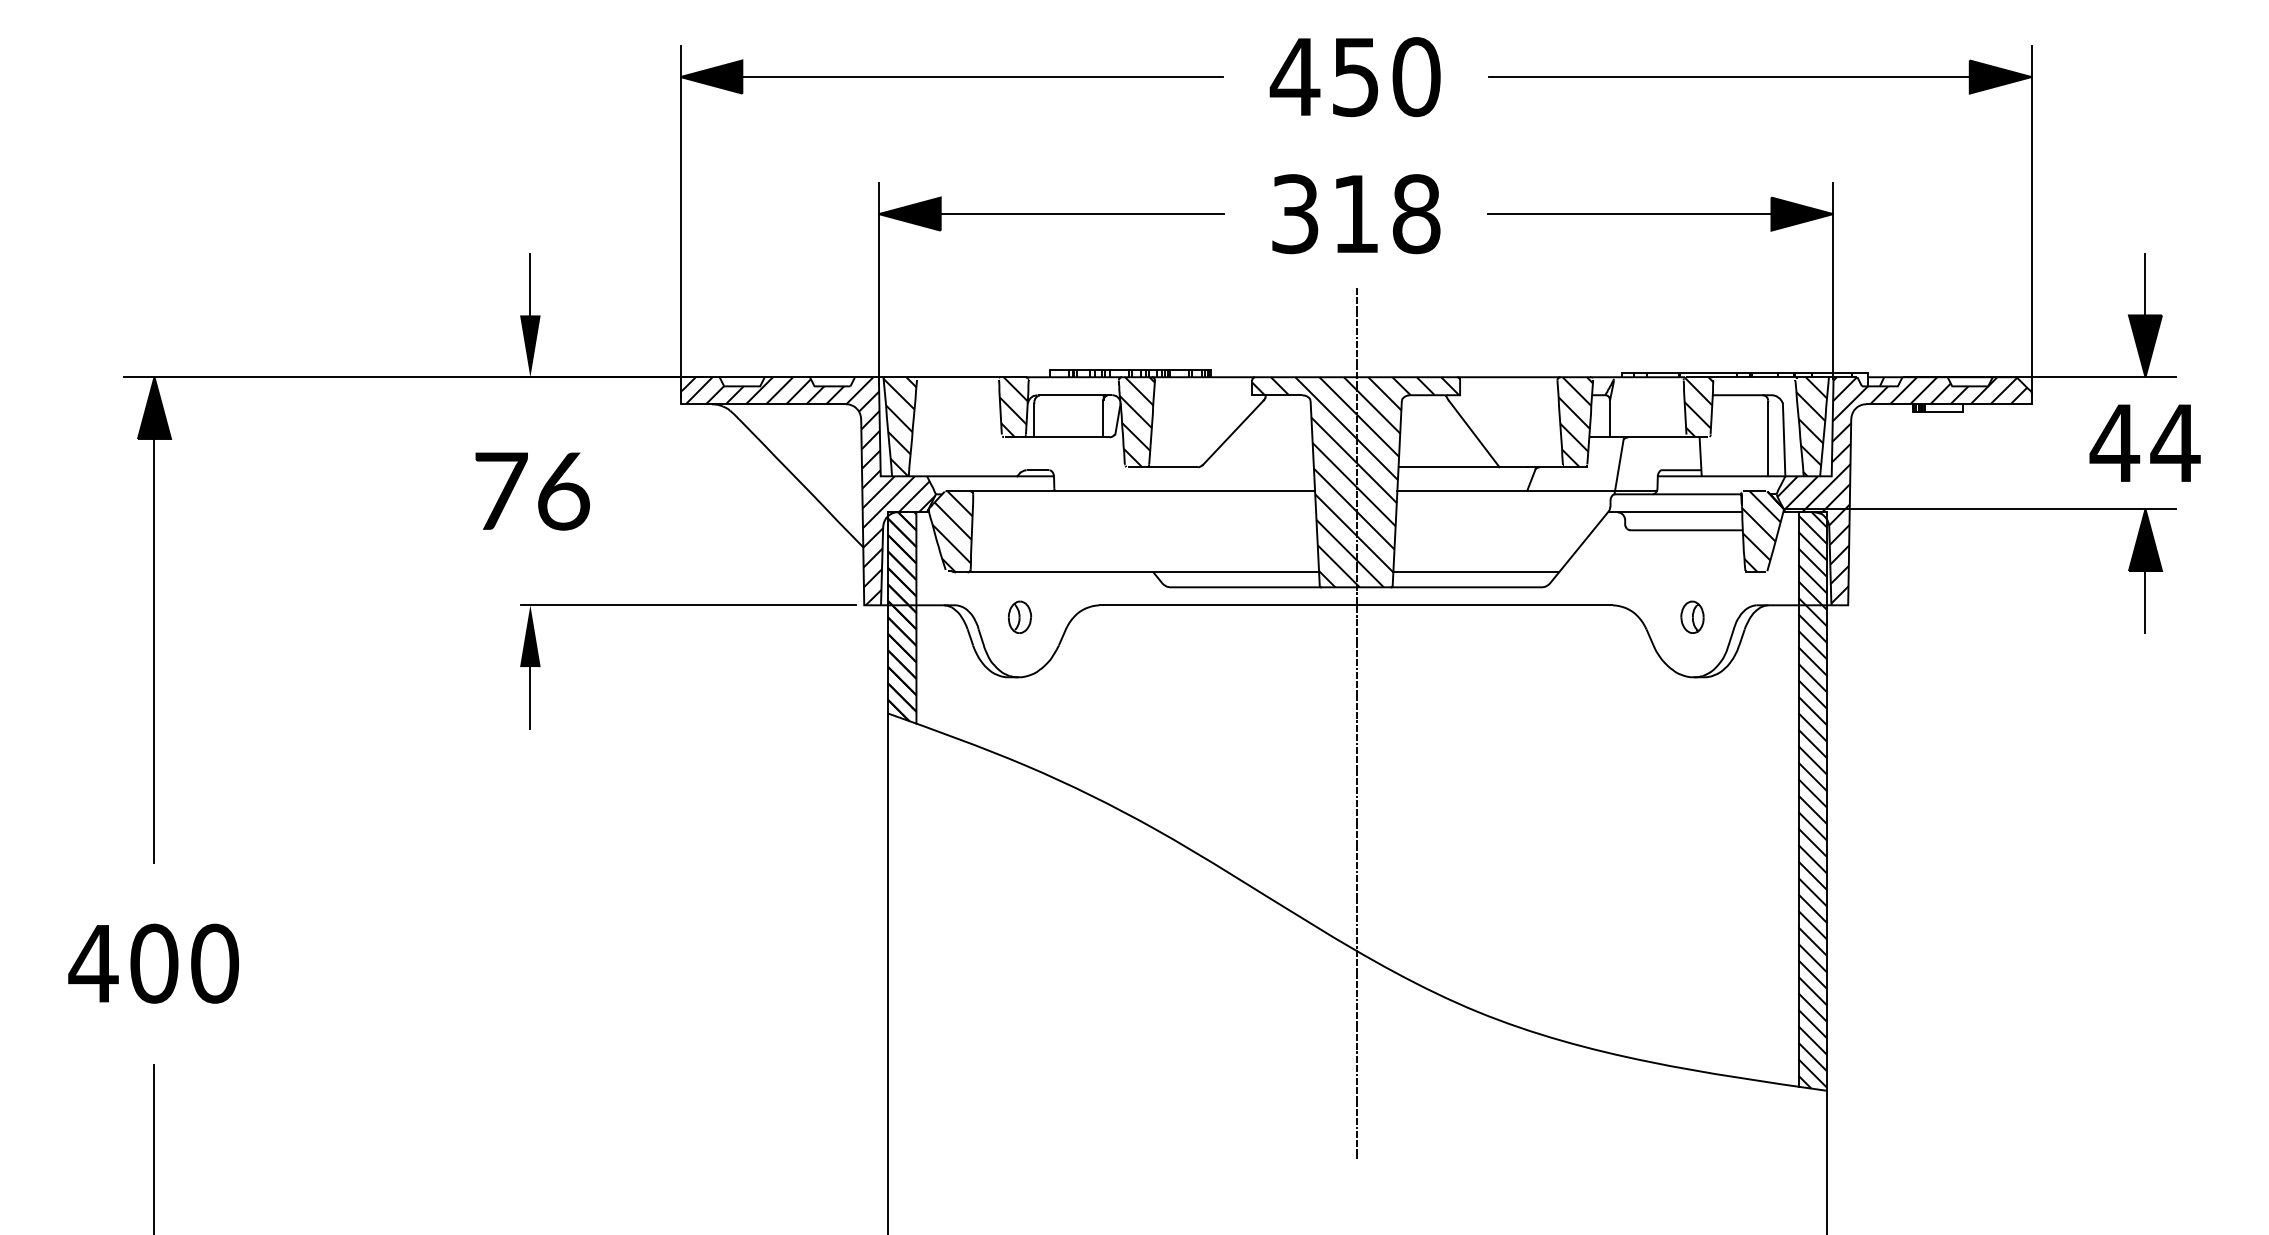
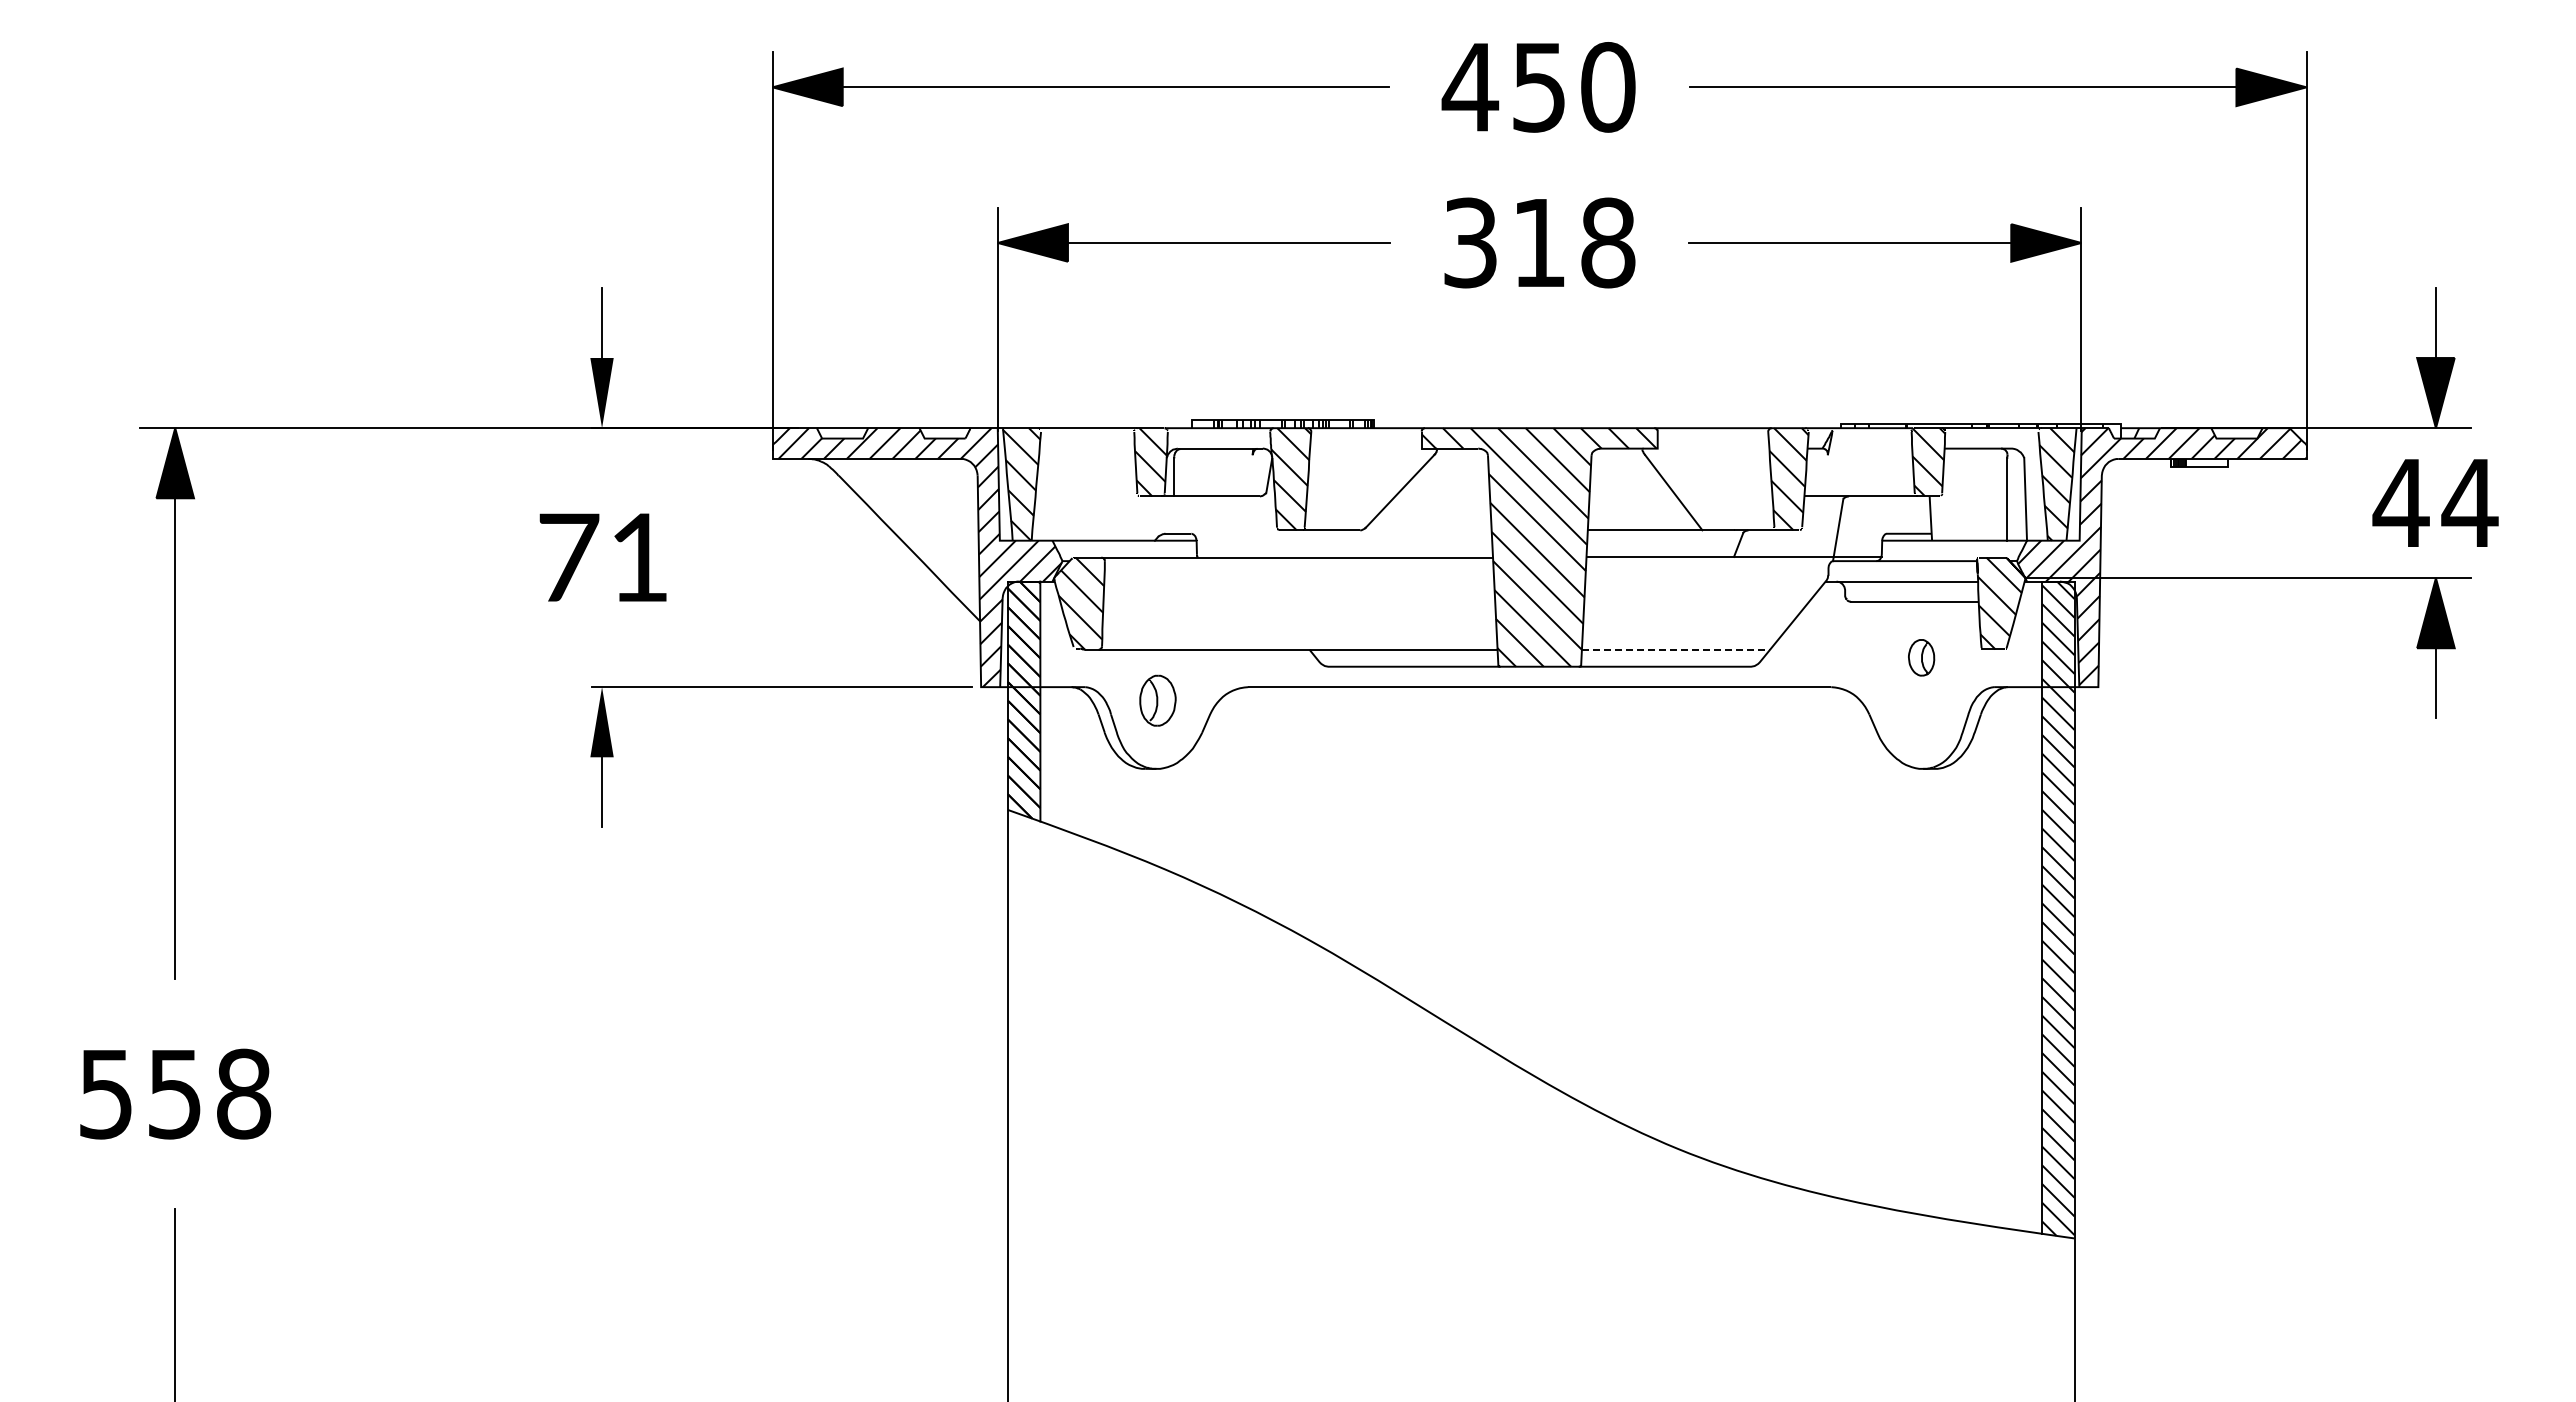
line: (1103, 418) -> (1252, 475), removed
line: (1609, 418) -> (1827, 475), removed
text: (563, 491) -> (639, 557), 76 -> 71
line: (1476, 572) -> (1676, 649), solid -> dashed
part: (1019, 617) -> (1157, 700), size x1.4
part: (1692, 617) -> (1921, 657), moved
line: (1357, 722) -> (1541, 820), removed
text: (153, 963) -> (174, 1093), 400 -> 558

